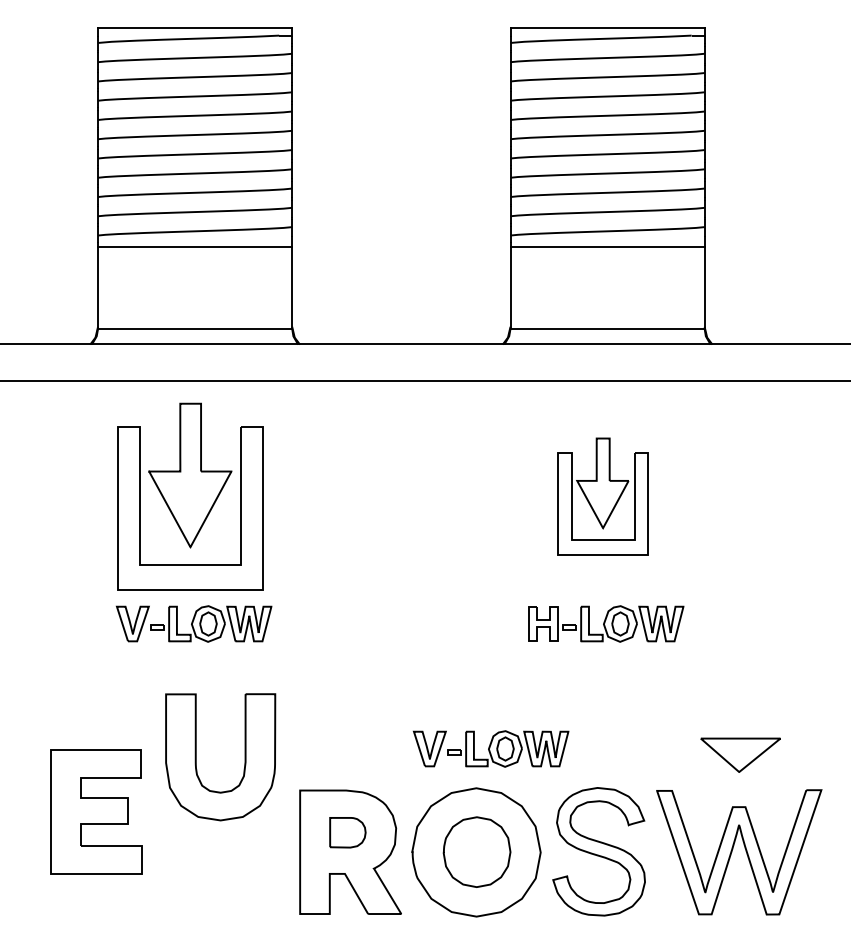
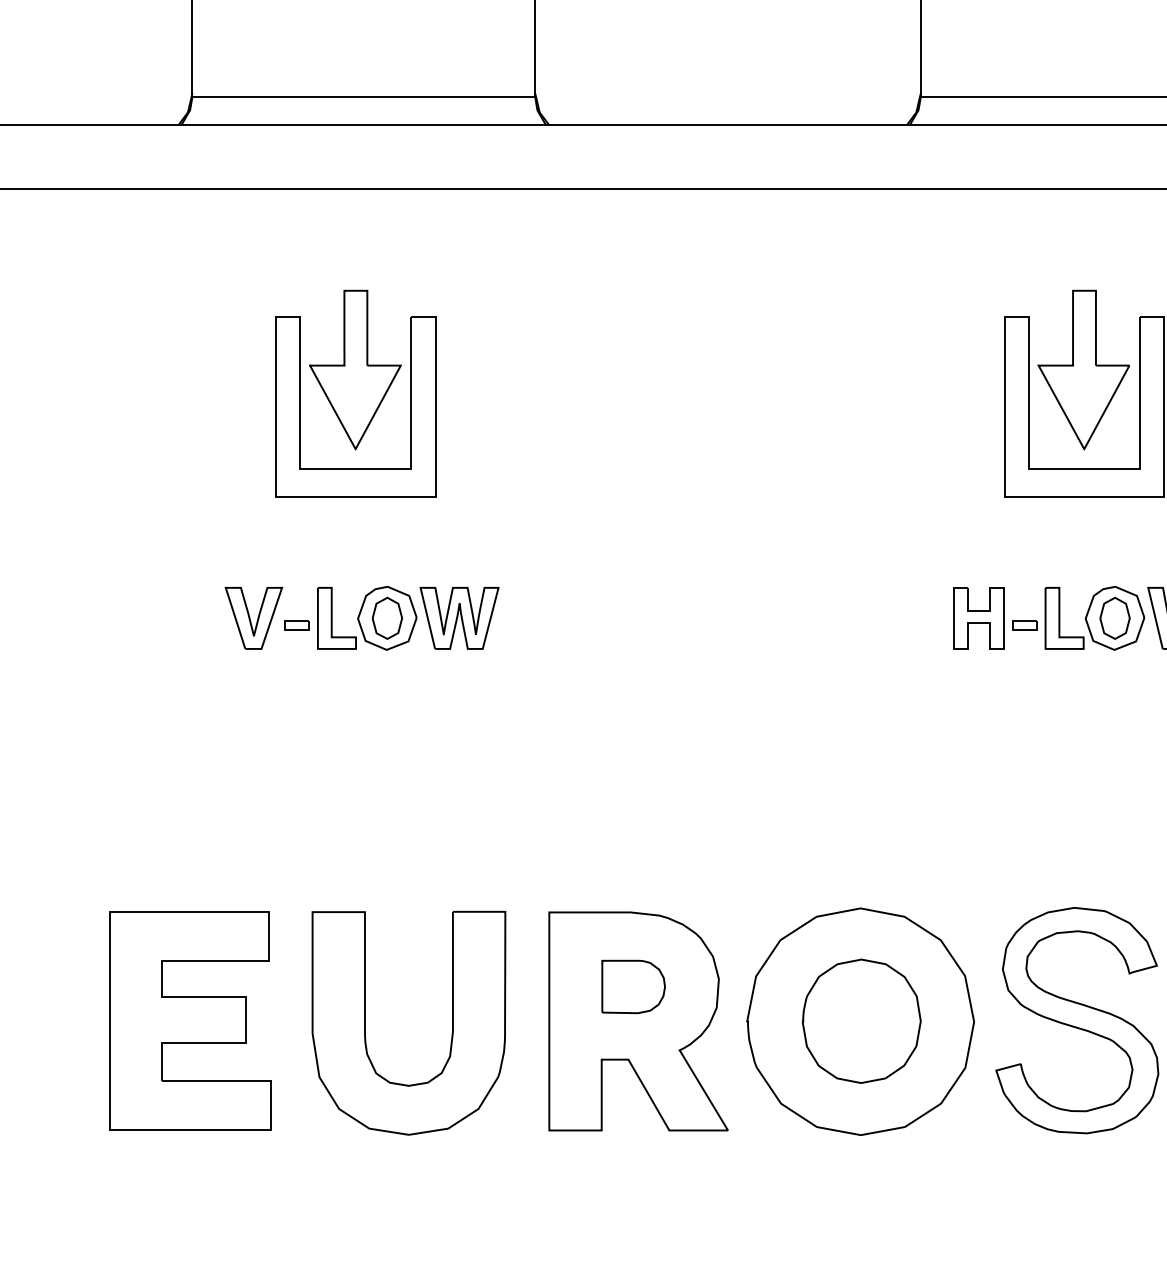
part: (190, 496) -> (355, 393), size x0.62
part: (490, 748) -> (885, 838), removed
part: (196, 757) -> (366, 1023), moved
part: (96, 811) -> (189, 1020), moved

